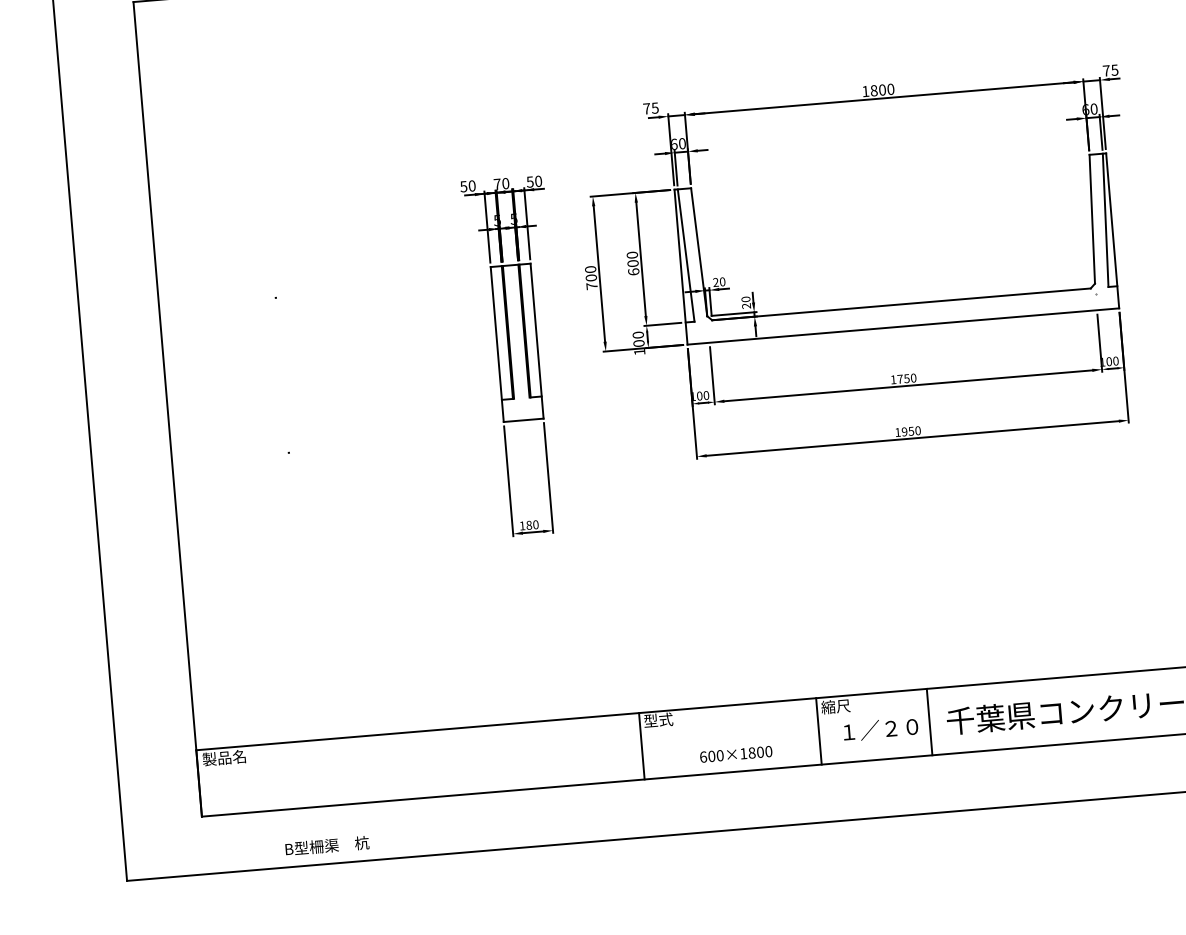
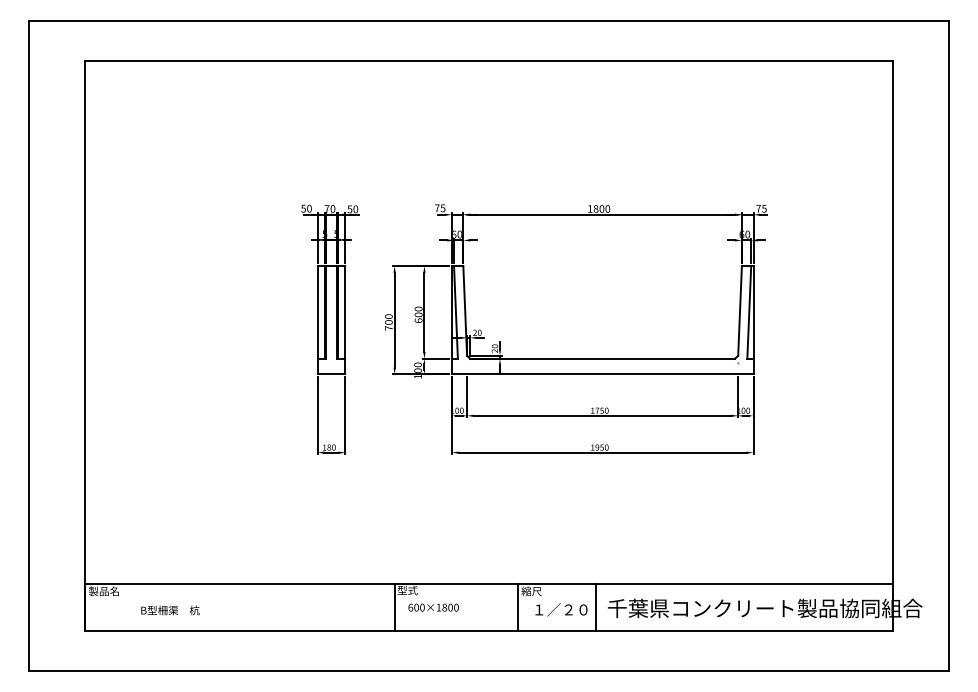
part: (862, 307) -> (575, 358), moved
text: (735, 754) -> (433, 607), moved
text: (327, 846) -> (170, 610), moved

